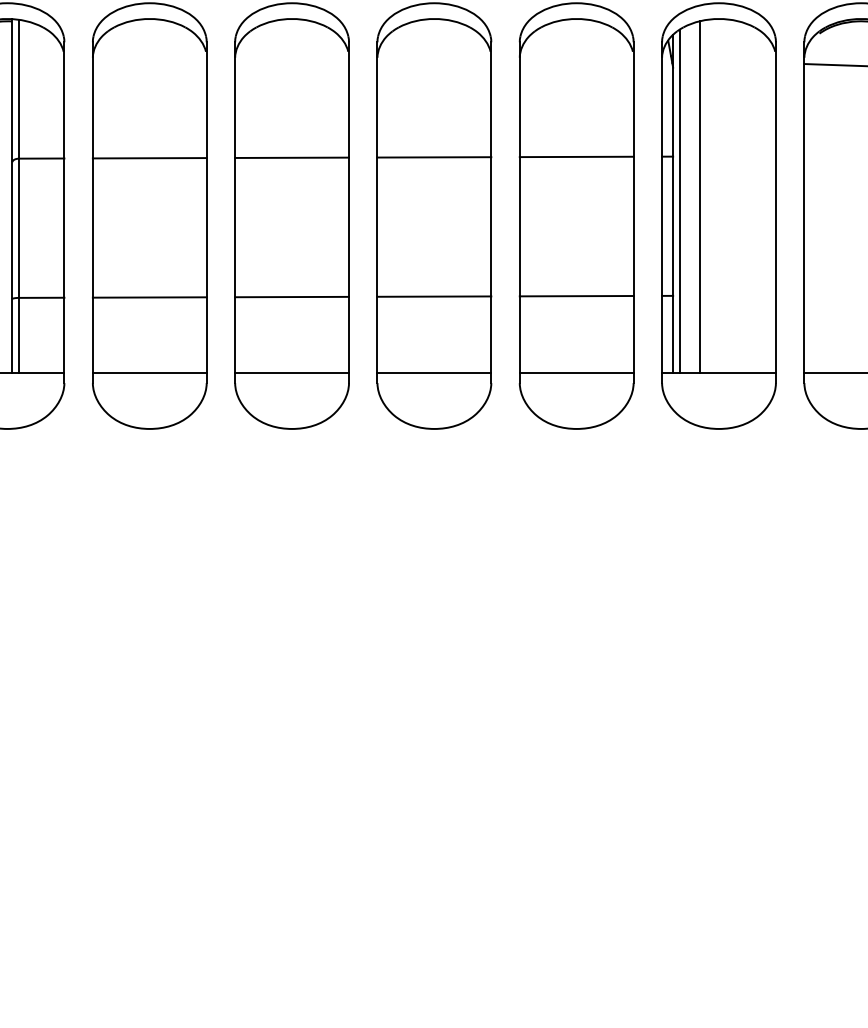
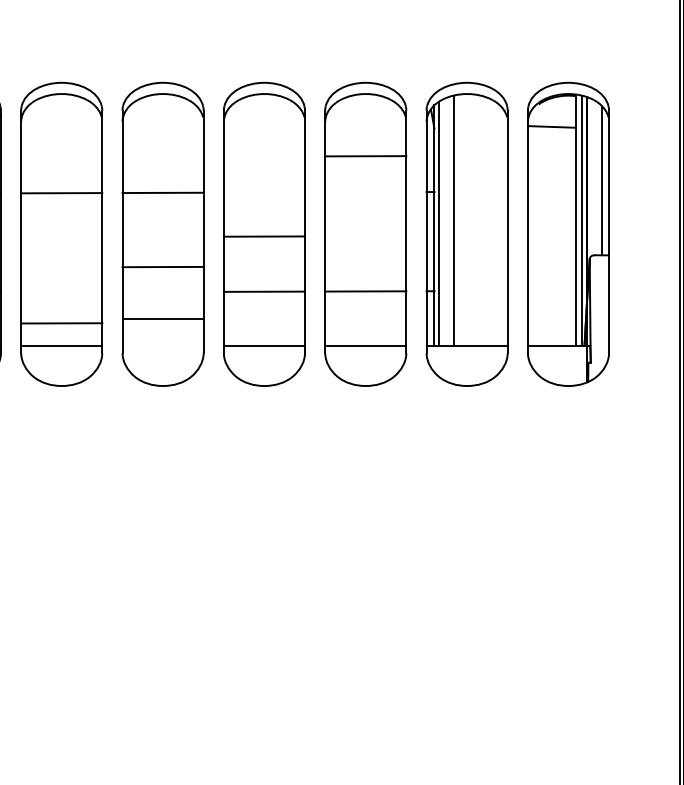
line: (433, 157) -> (263, 236), moved
line: (576, 157) -> (365, 156), moved
line: (291, 296) -> (162, 266), moved
line: (149, 297) -> (61, 323), moved
line: (291, 373) -> (162, 319), moved

